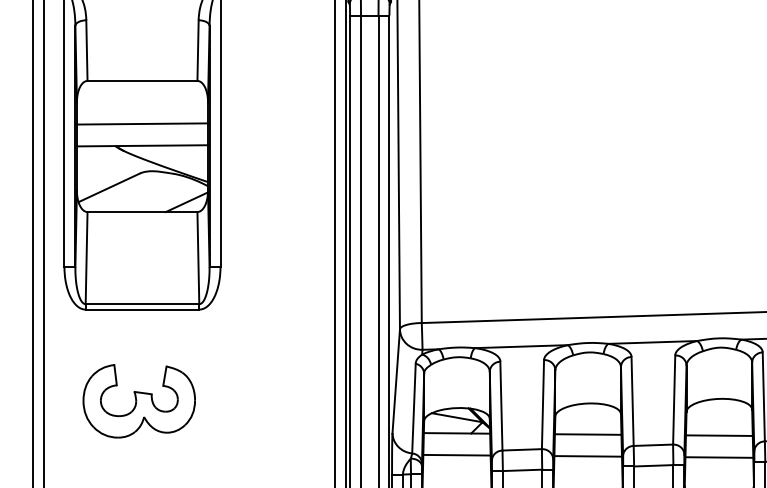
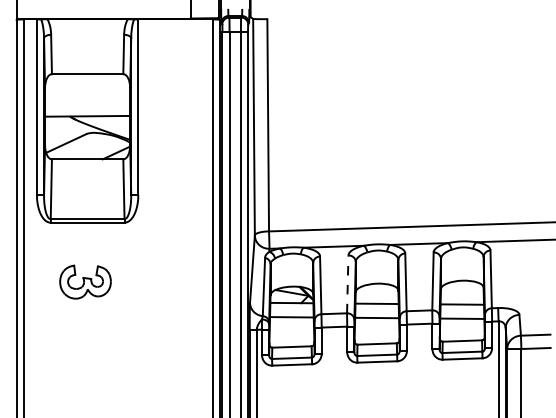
line: (142, 122) -> (87, 101), removed
part: (139, 400) -> (85, 281), size x0.7
line: (542, 404) -> (347, 284), solid -> dashed

